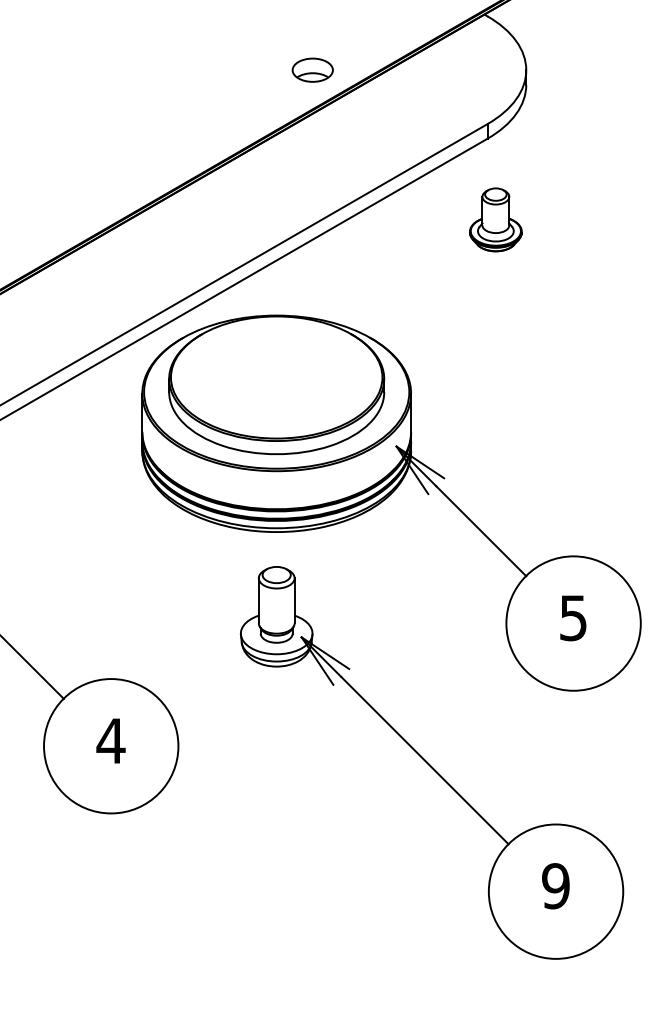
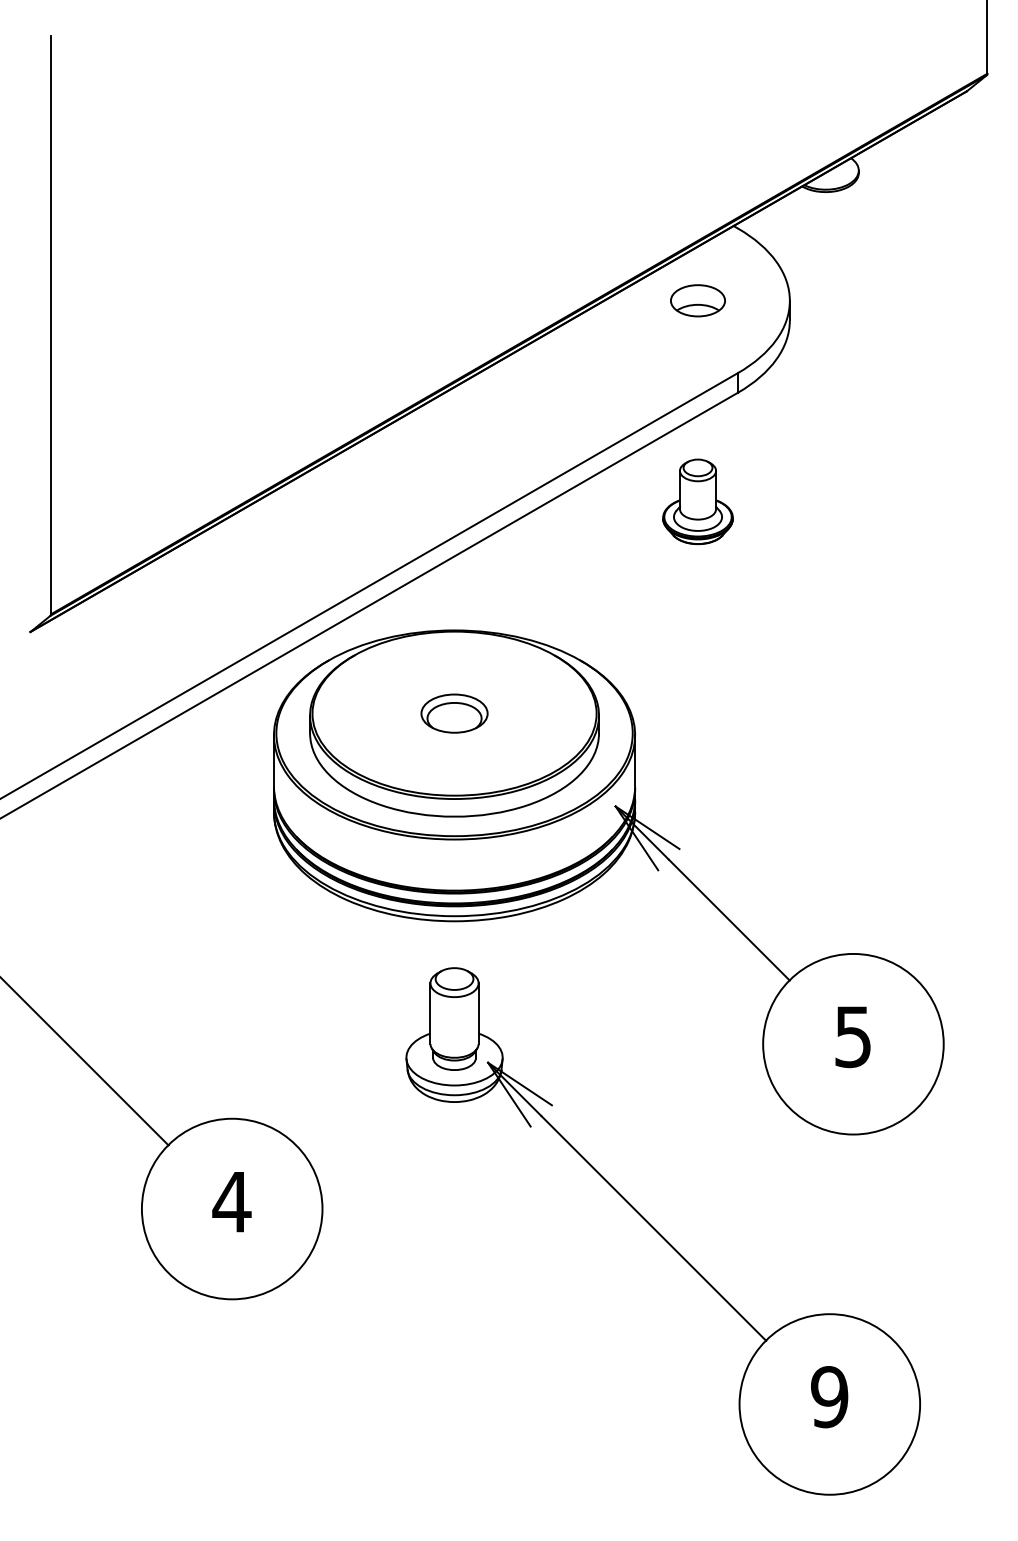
part: (312, 70) -> (697, 300), moved
part: (495, 219) -> (697, 501), moved
part: (276, 377) -> (454, 713), added

